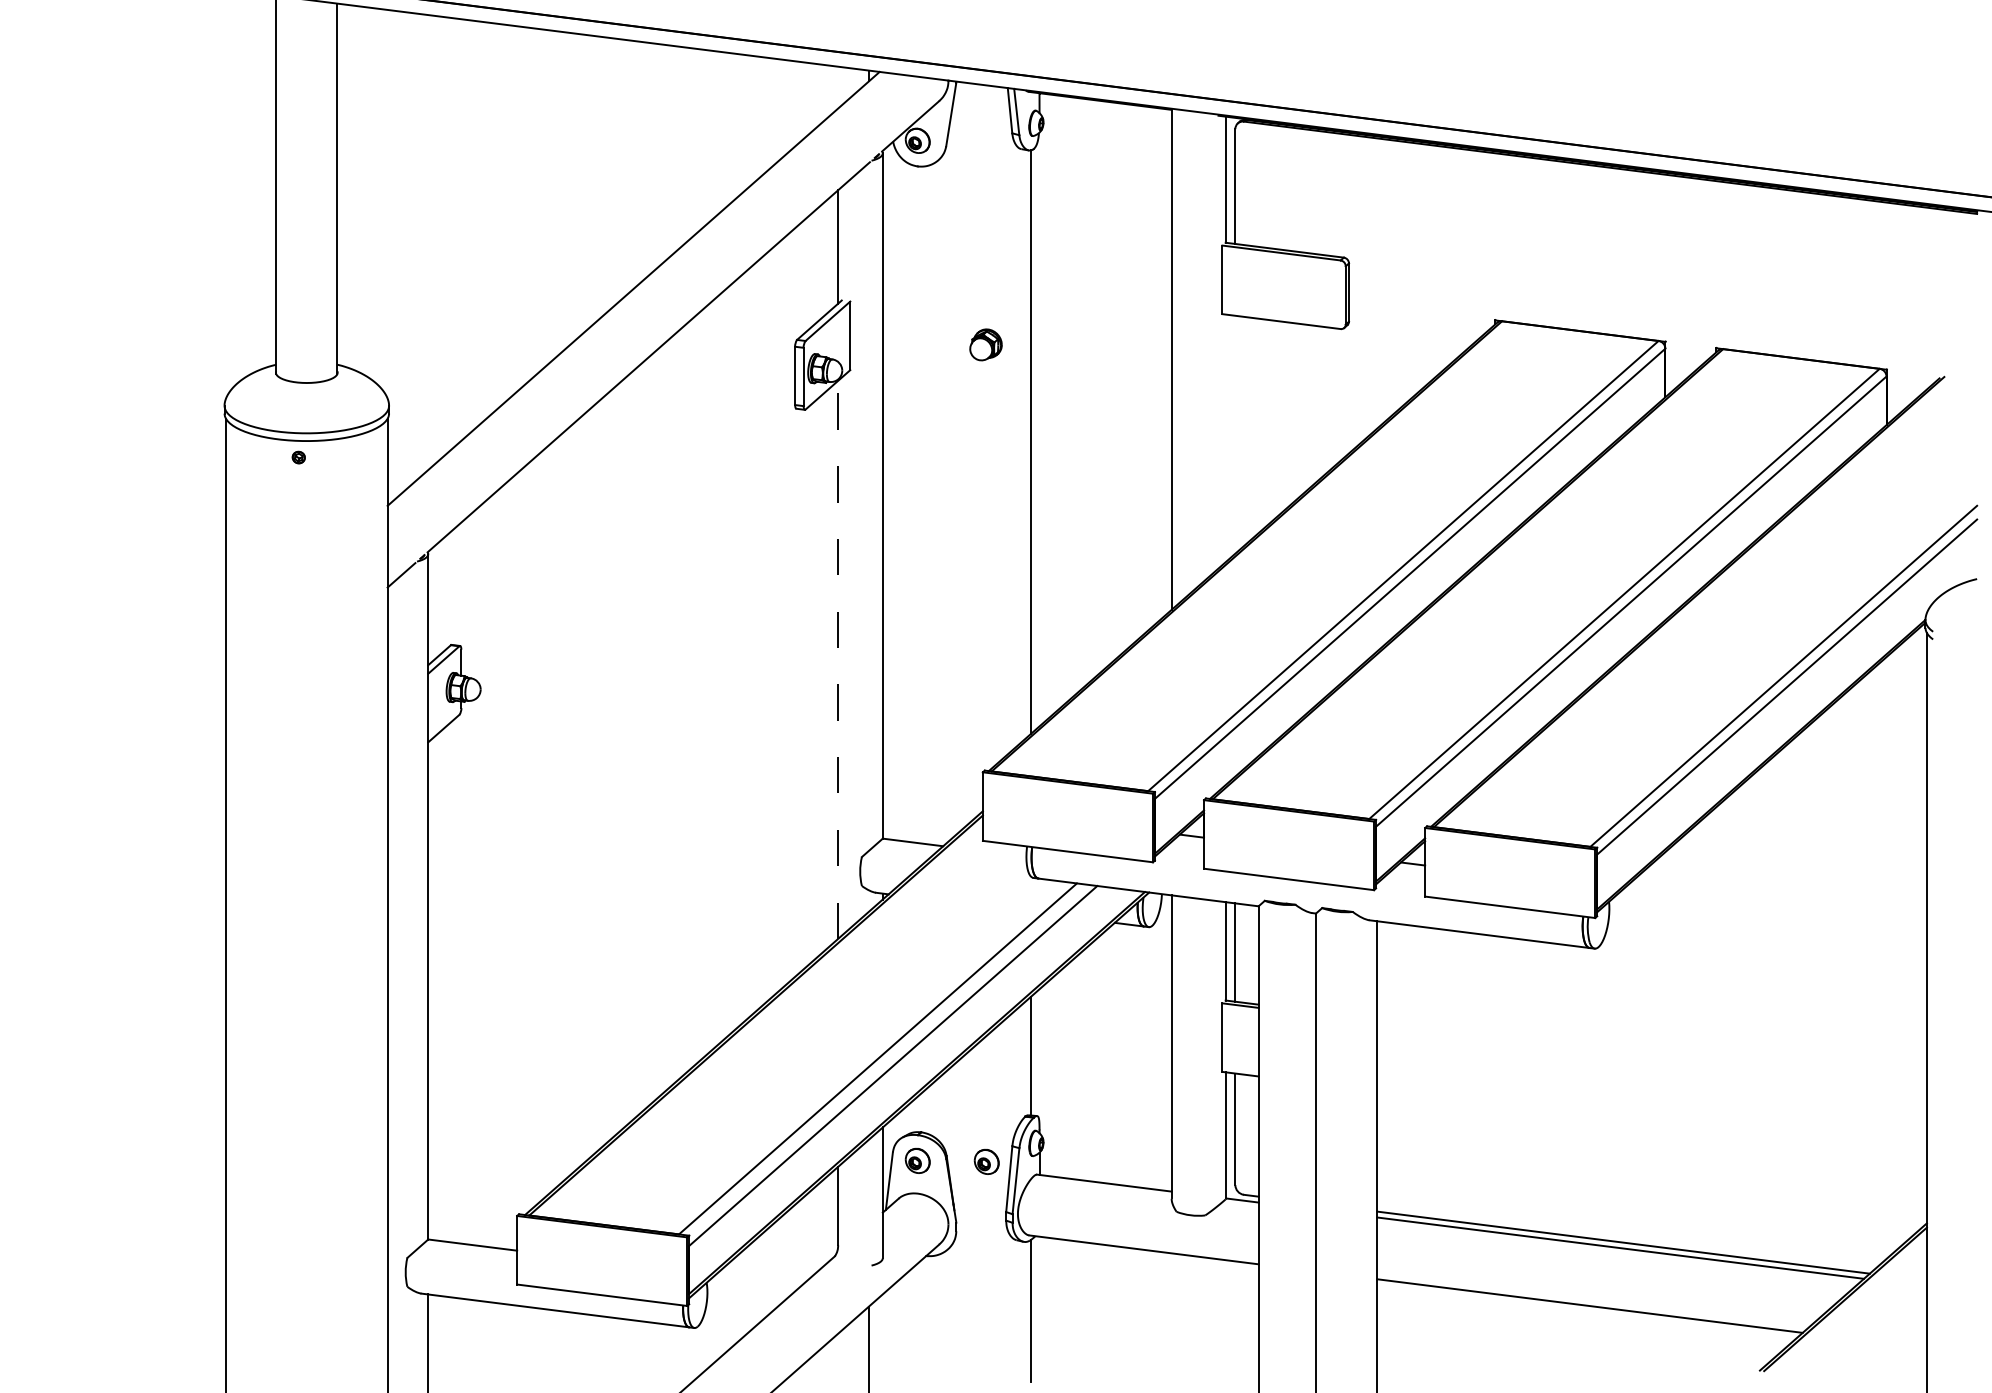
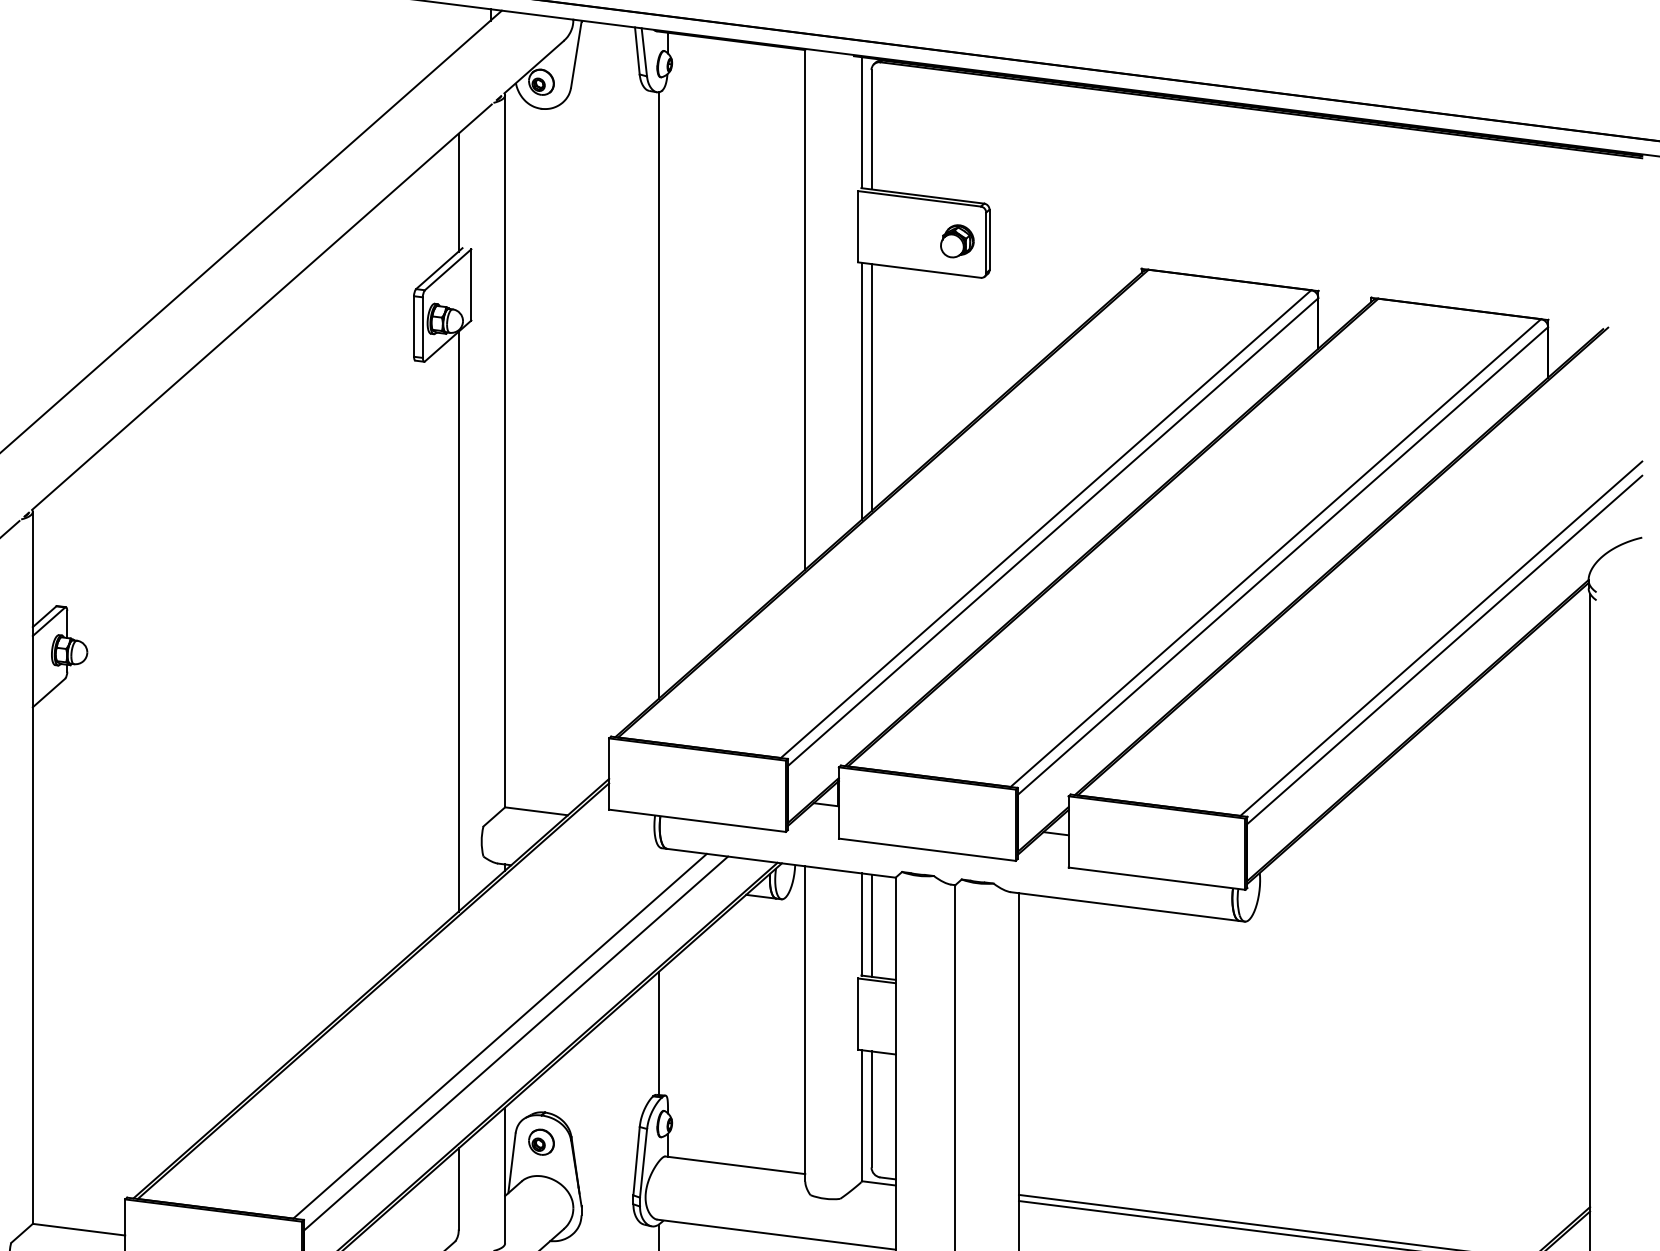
part: (985, 344) -> (956, 240), moved
line: (1235, 434) -> (871, 387), added
line: (1226, 437) -> (862, 390), added
line: (838, 659) -> (459, 621), dashed -> solid
part: (986, 1161) -> (612, 1142), removed

